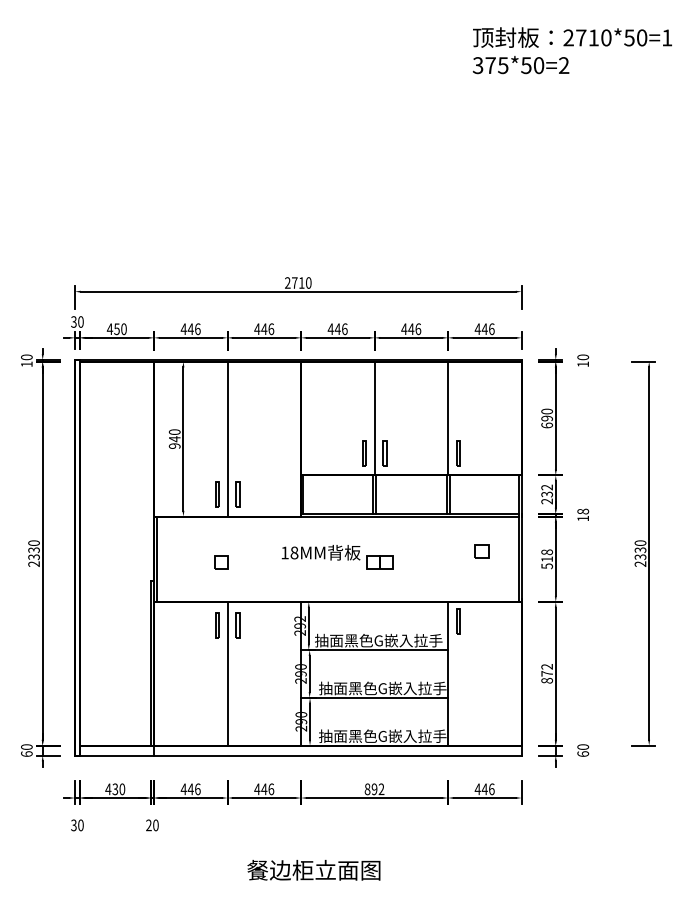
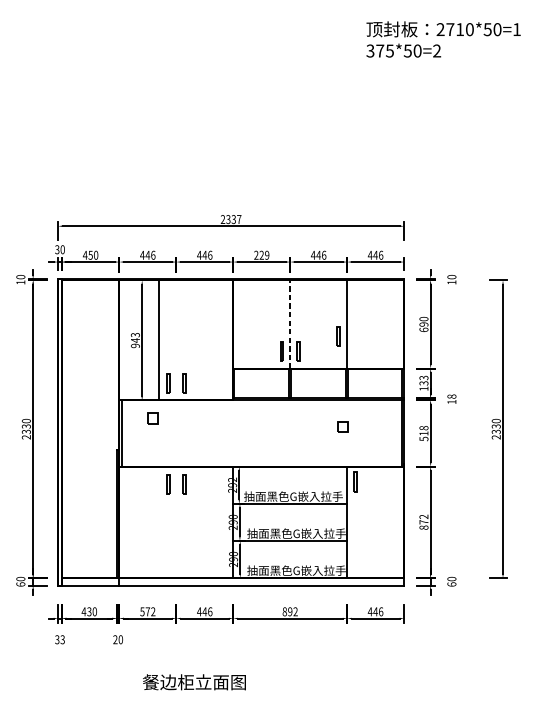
text: (301, 282) -> (233, 219), 2710 -> 2337
text: (337, 329) -> (261, 255), 446 -> 229
line: (374, 418) -> (290, 324), solid -> dashed
text: (174, 431) -> (135, 334), 940 -> 943
line: (227, 438) -> (159, 339), moved
line: (457, 453) -> (337, 336), moved
text: (547, 494) -> (424, 383), 232 -> 133
part: (481, 551) -> (342, 427), moved
part: (337, 557) -> (261, 432), removed
part: (221, 562) -> (153, 418), moved
line: (227, 673) -> (176, 522), removed
text: (190, 789) -> (147, 611), 446 -> 572
text: (80, 825) -> (62, 639), 30 -> 33
text: (313, 870) -> (194, 682), moved

